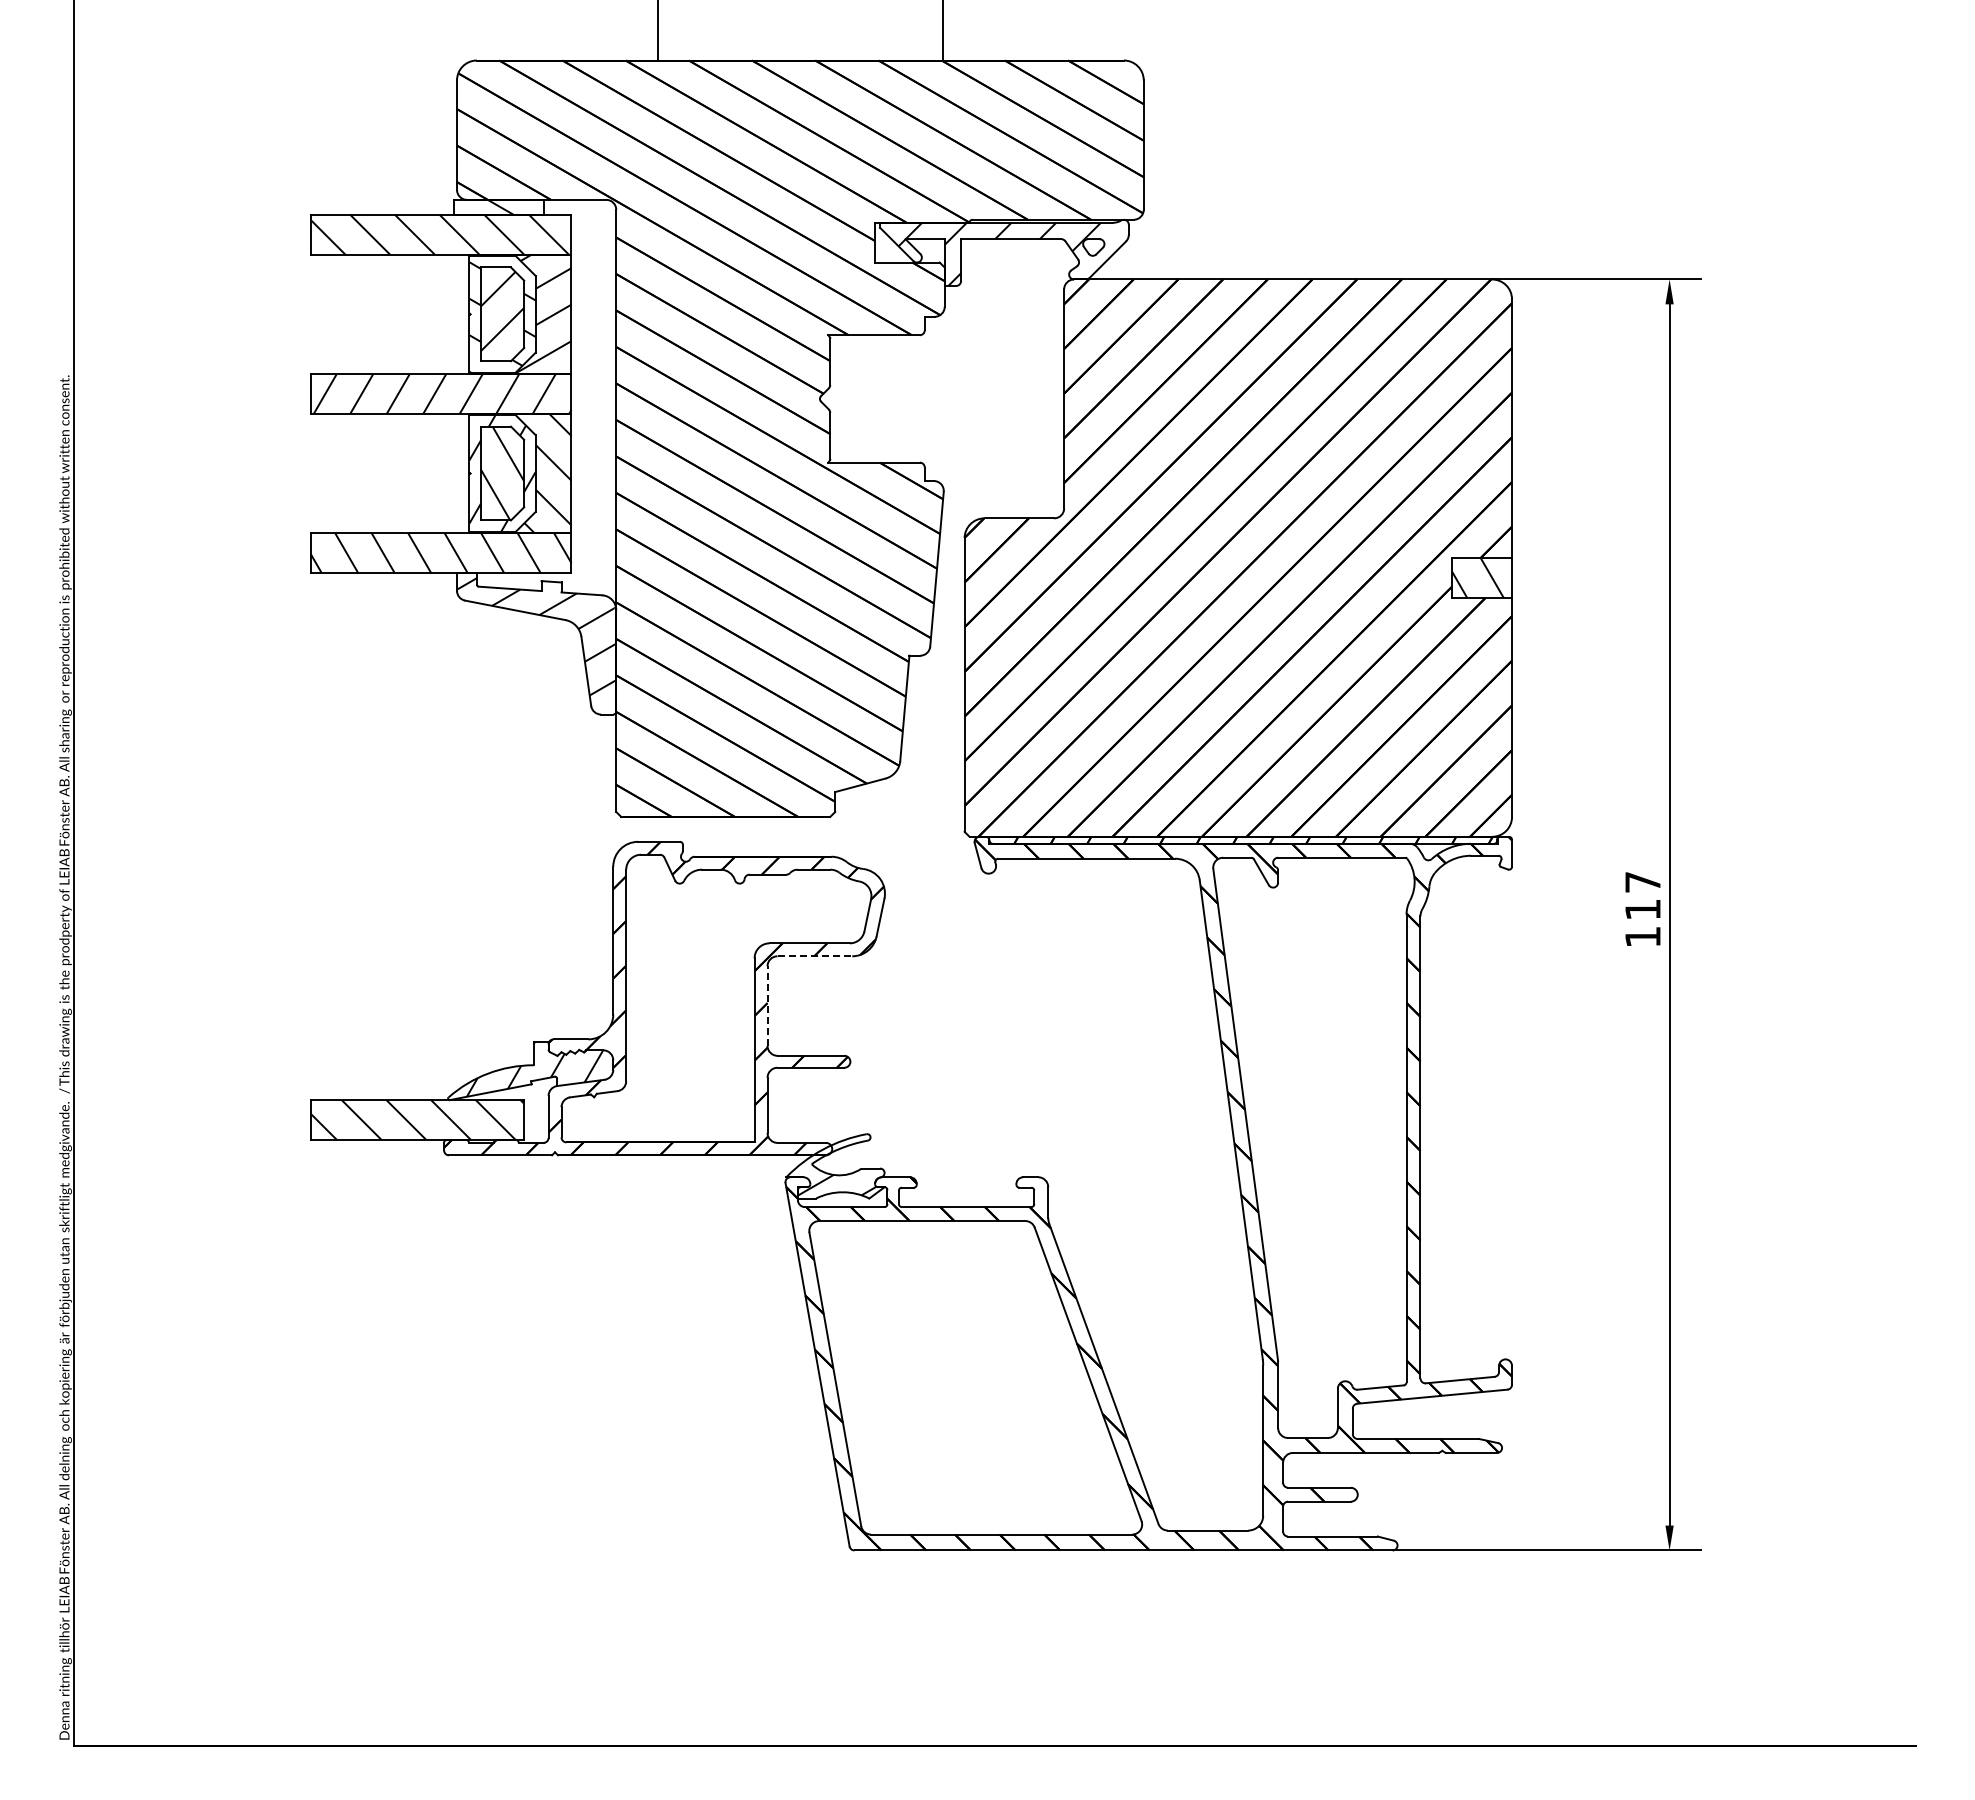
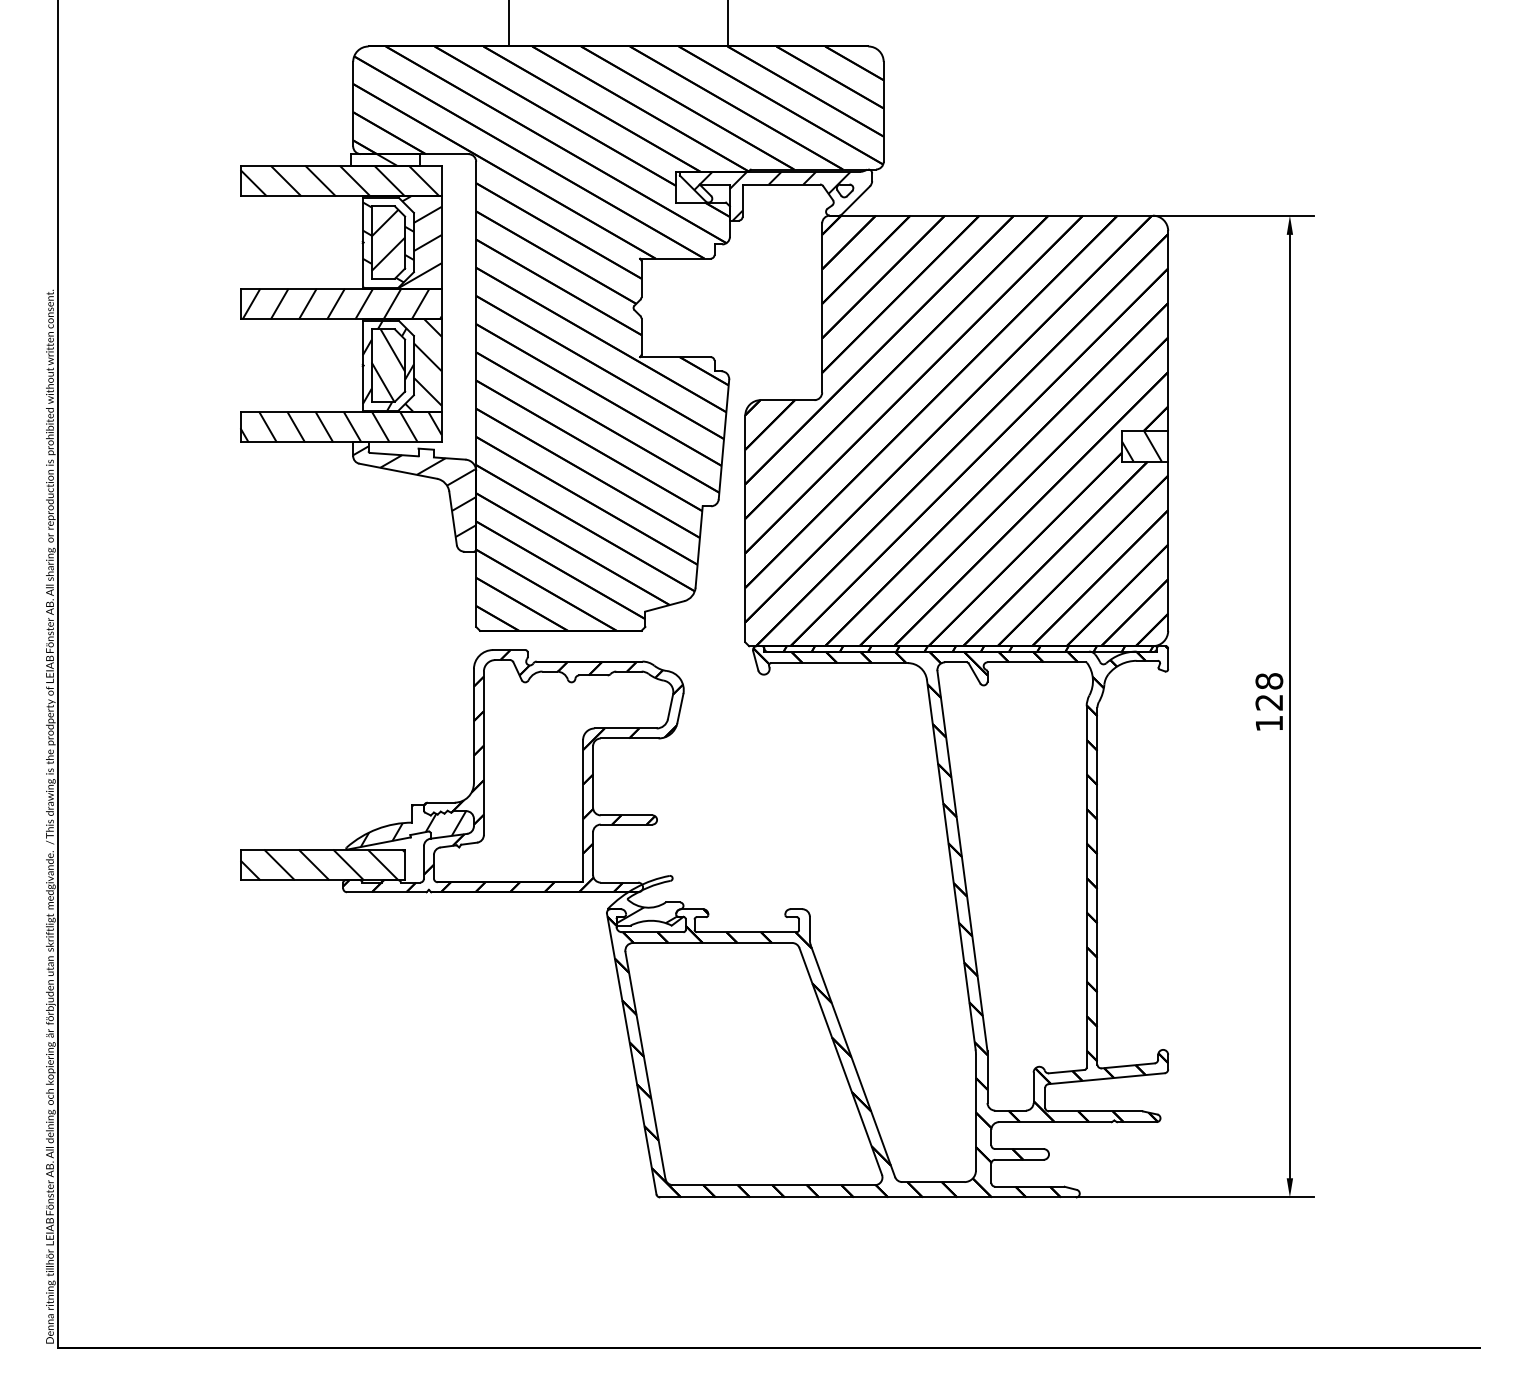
text: (1642, 895) -> (1268, 691), 117 -> 128
line: (815, 956) -> (630, 738), dashed -> solid
line: (767, 1006) -> (593, 777), dashed -> solid

